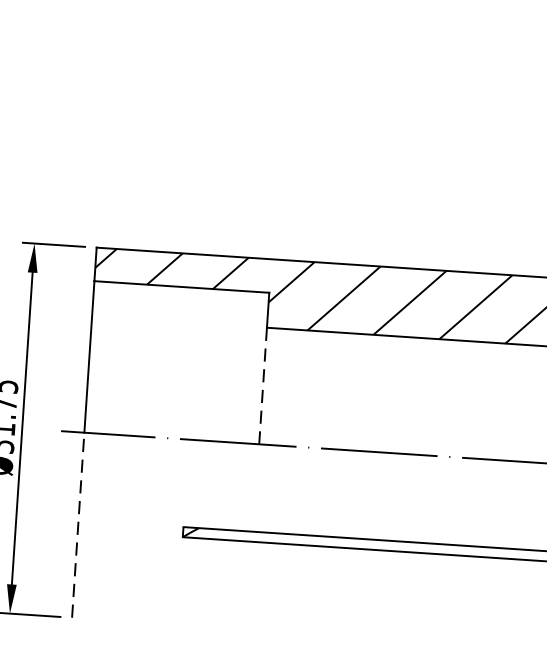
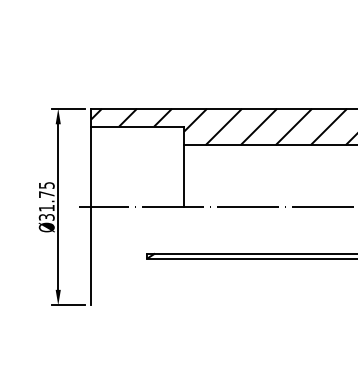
line: (263, 386) -> (184, 176), dashed -> solid
line: (78, 523) -> (91, 255), dashed -> solid

